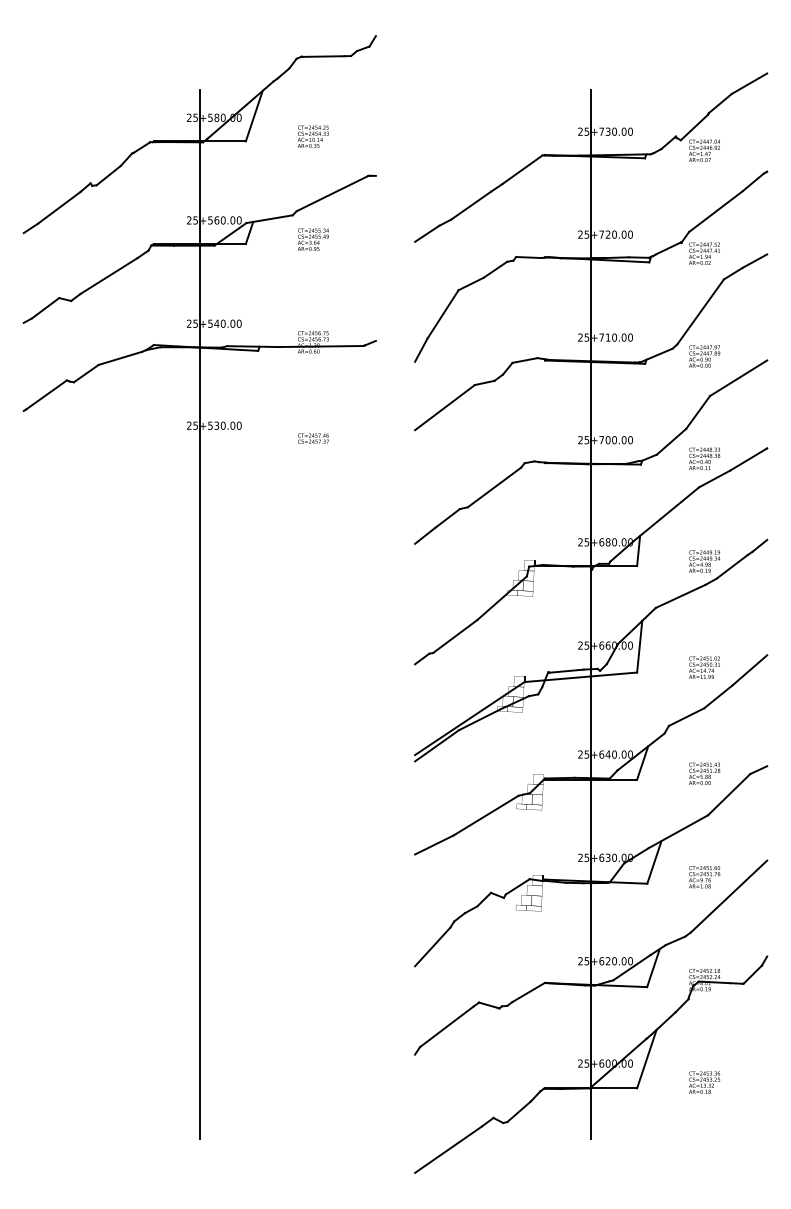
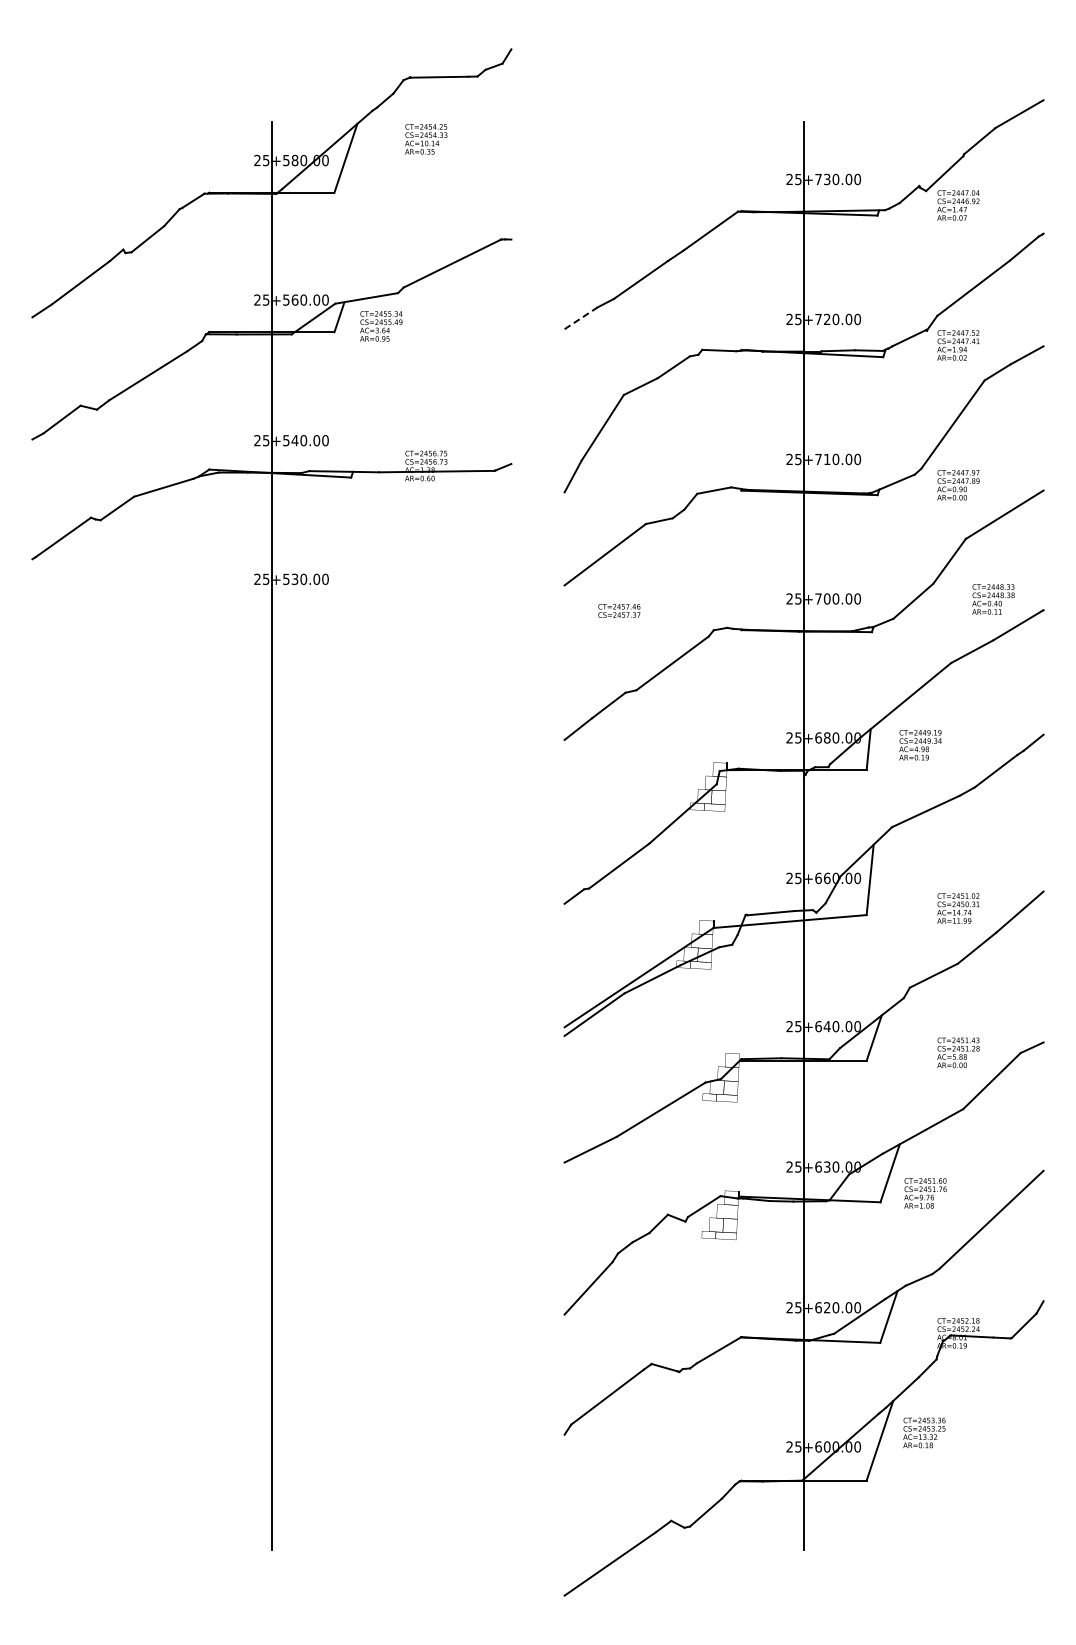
text: (313, 136) -> (426, 139), moved
line: (427, 233) -> (581, 318), solid -> dashed
text: (313, 239) -> (381, 326), moved
text: (313, 438) -> (619, 610), moved
text: (704, 458) -> (993, 599), moved
text: (704, 561) -> (920, 745), moved
text: (704, 877) -> (925, 1193), moved
text: (704, 1082) -> (924, 1432), moved

